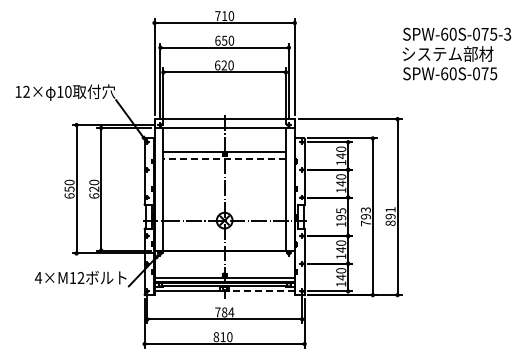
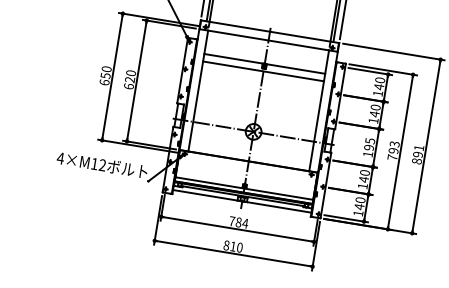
line: (224, 159) -> (263, 71), dashed -> solid
line: (262, 291) -> (279, 207), dashed -> solid

